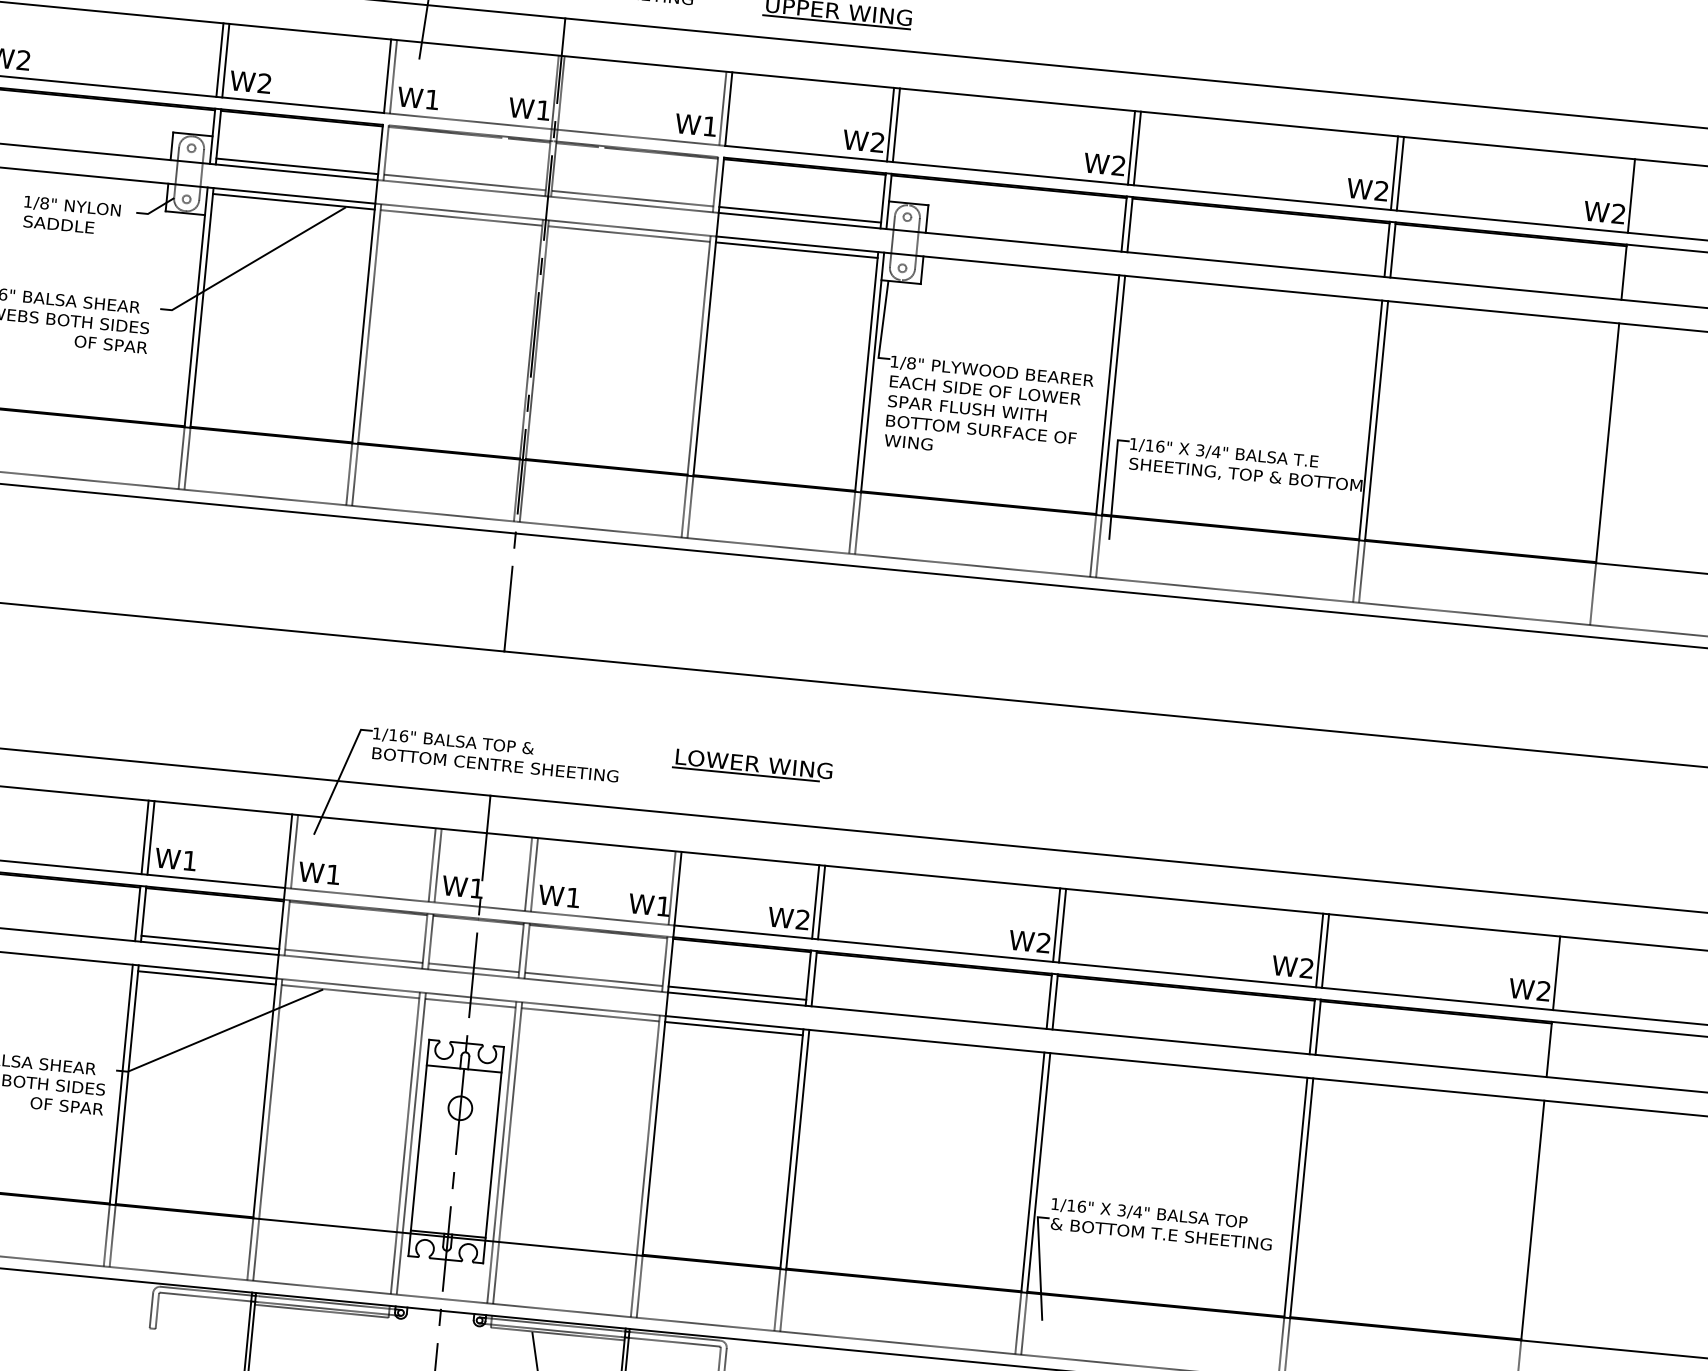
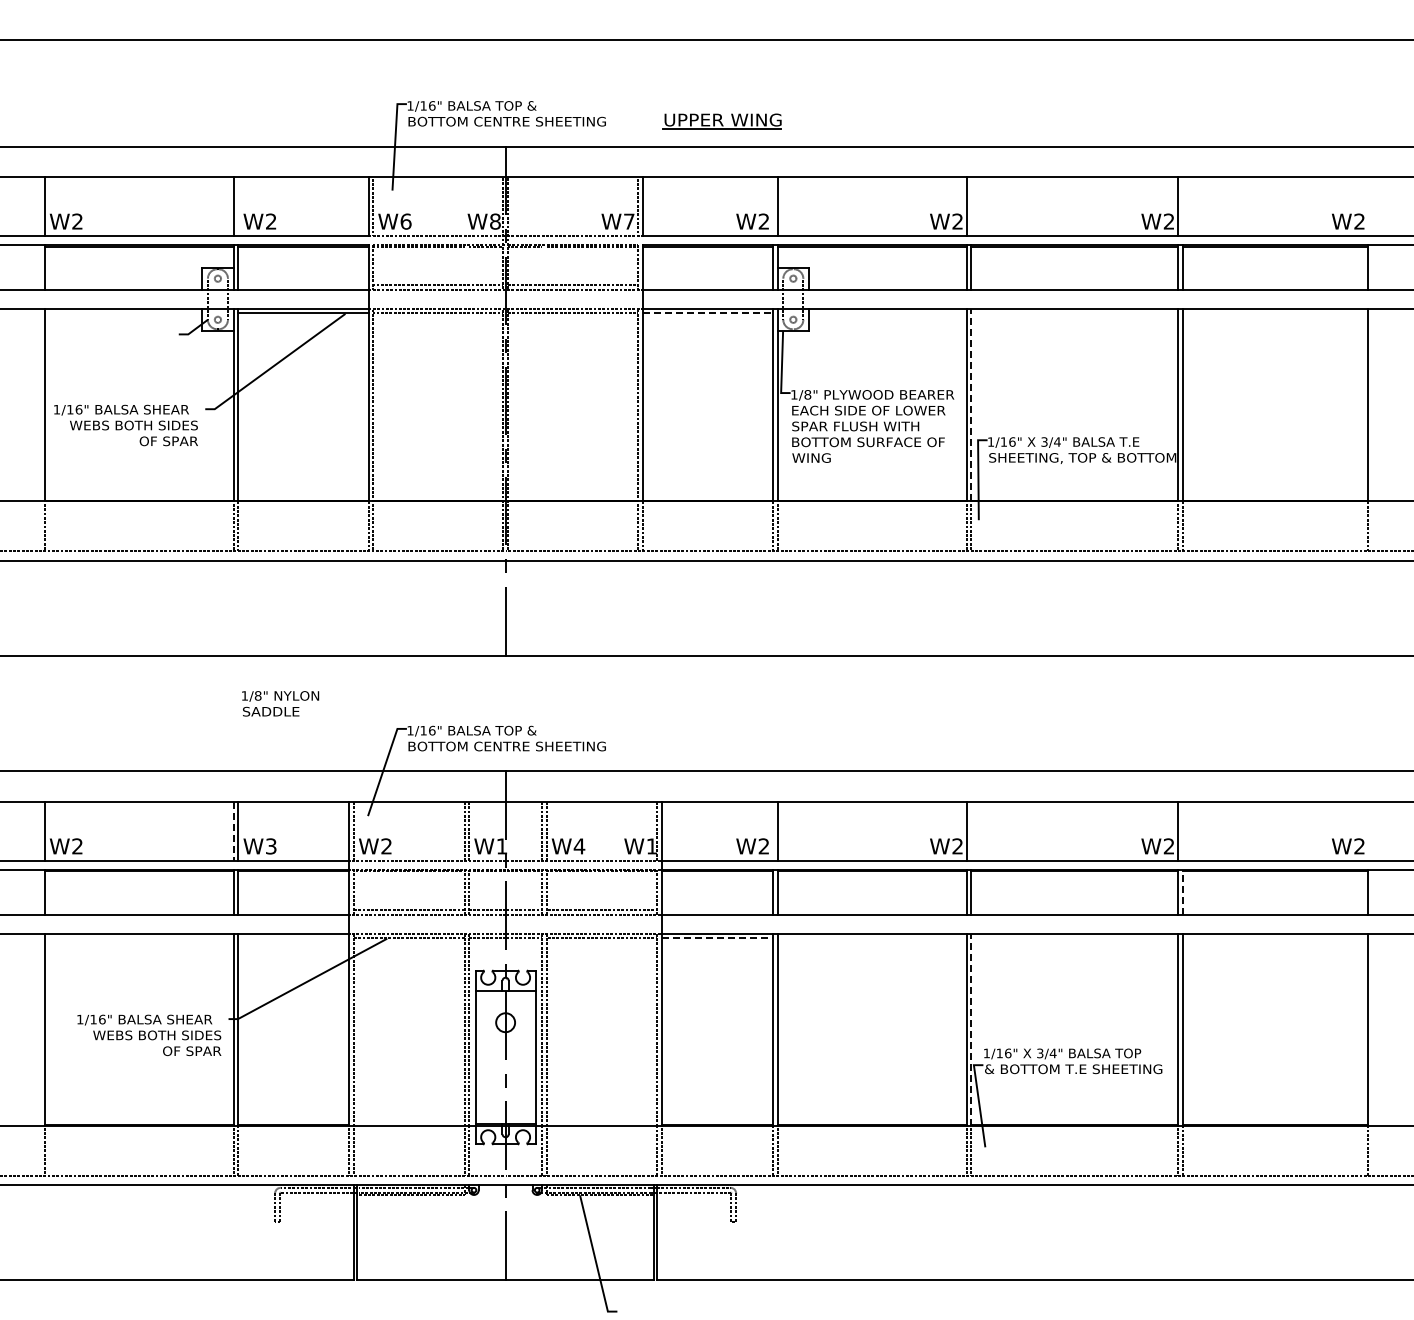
line: (225, 59) -> (238, 205), removed
text: (431, 99) -> (405, 221), W1 -> W6
text: (543, 110) -> (495, 221), W1 -> W8
line: (890, 123) -> (772, 205), removed
text: (710, 126) -> (629, 221), W1 -> W7
line: (1137, 147) -> (971, 205), removed
line: (297, 166) -> (303, 285), removed
line: (1400, 172) -> (1182, 205), removed
line: (1631, 194) -> (1368, 205), removed
text: (71, 215) -> (280, 703), moved
line: (799, 215) -> (707, 285), removed
line: (797, 250) -> (708, 313), solid -> dashed
line: (1113, 394) -> (971, 404), solid -> dashed
part: (753, 765) -> (712, 727), removed
line: (144, 837) -> (233, 831), solid -> dashed
text: (190, 861) -> (271, 846), W1 -> W3
text: (333, 874) -> (386, 846), W1 -> W2
text: (573, 897) -> (579, 846), W1 -> W4
line: (815, 901) -> (772, 830), removed
line: (1062, 924) -> (971, 830), removed
line: (210, 942) -> (293, 909), removed
line: (1325, 950) -> (1182, 830), removed
line: (1556, 972) -> (1368, 830), removed
line: (206, 978) -> (293, 938), removed
line: (737, 992) -> (717, 909), removed
line: (1318, 1026) -> (1182, 891), solid -> dashed
line: (734, 1028) -> (717, 938), solid -> dashed
line: (1039, 1172) -> (971, 1029), solid -> dashed

